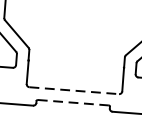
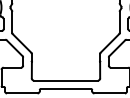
line: (74, 90) -> (66, 80), dashed -> solid
line: (74, 103) -> (66, 89), dashed -> solid

